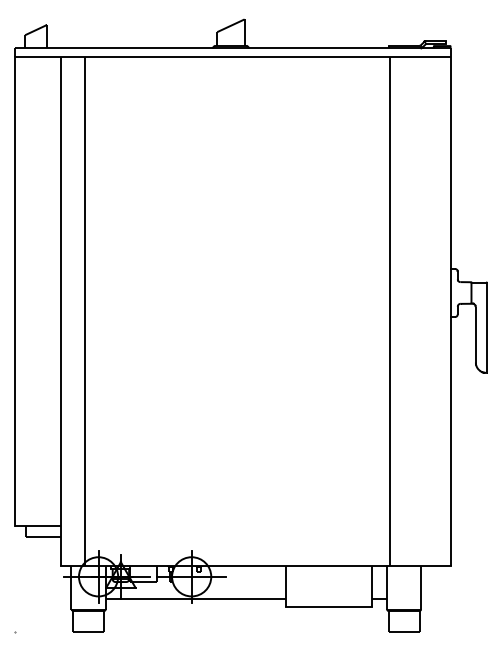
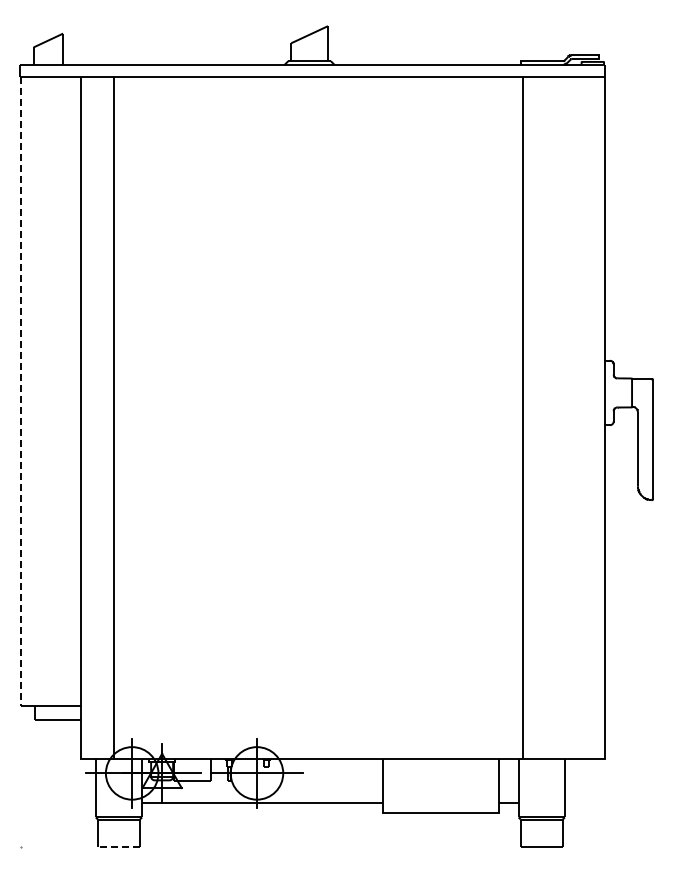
line: (15, 291) -> (20, 391), solid -> dashed
line: (88, 631) -> (118, 846), solid -> dashed

